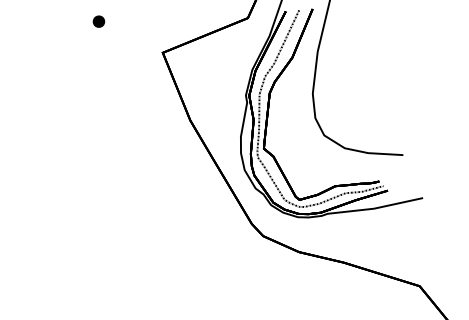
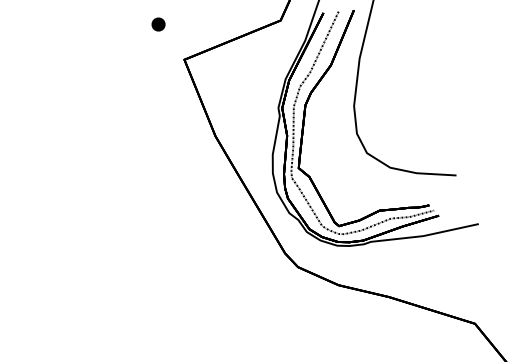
part: (98, 21) -> (158, 24), moved

